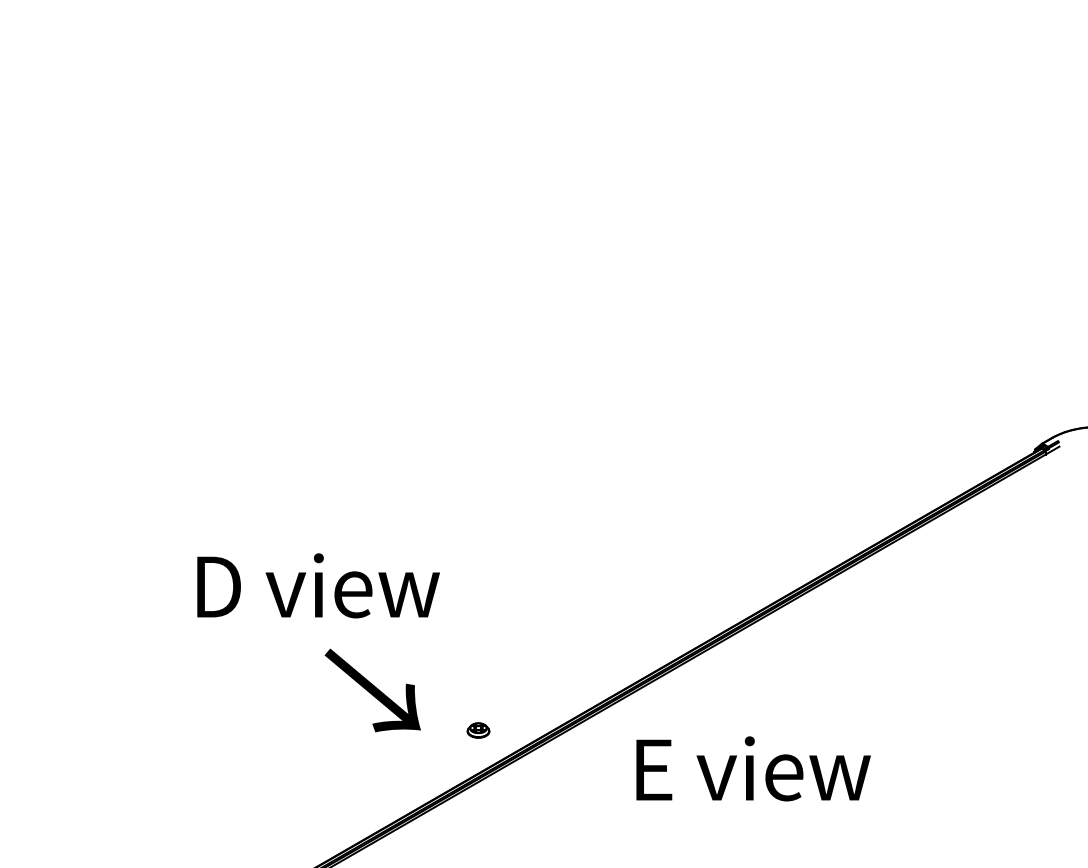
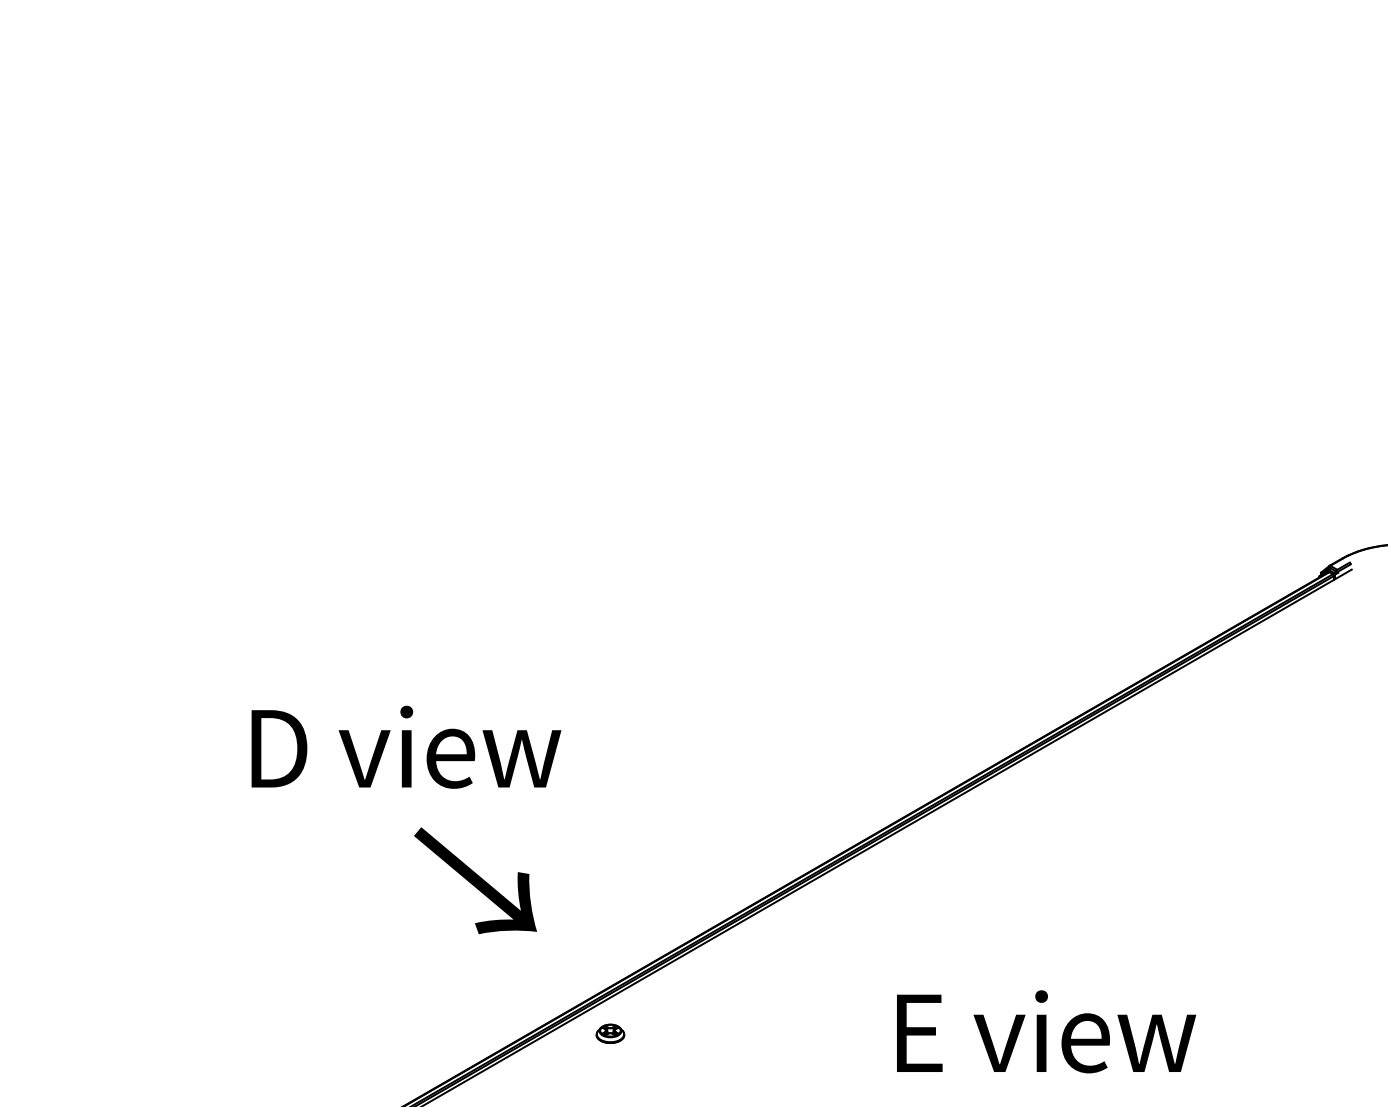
part: (478, 730) -> (610, 1033), moved
text: (753, 768) -> (1046, 1031), moved

